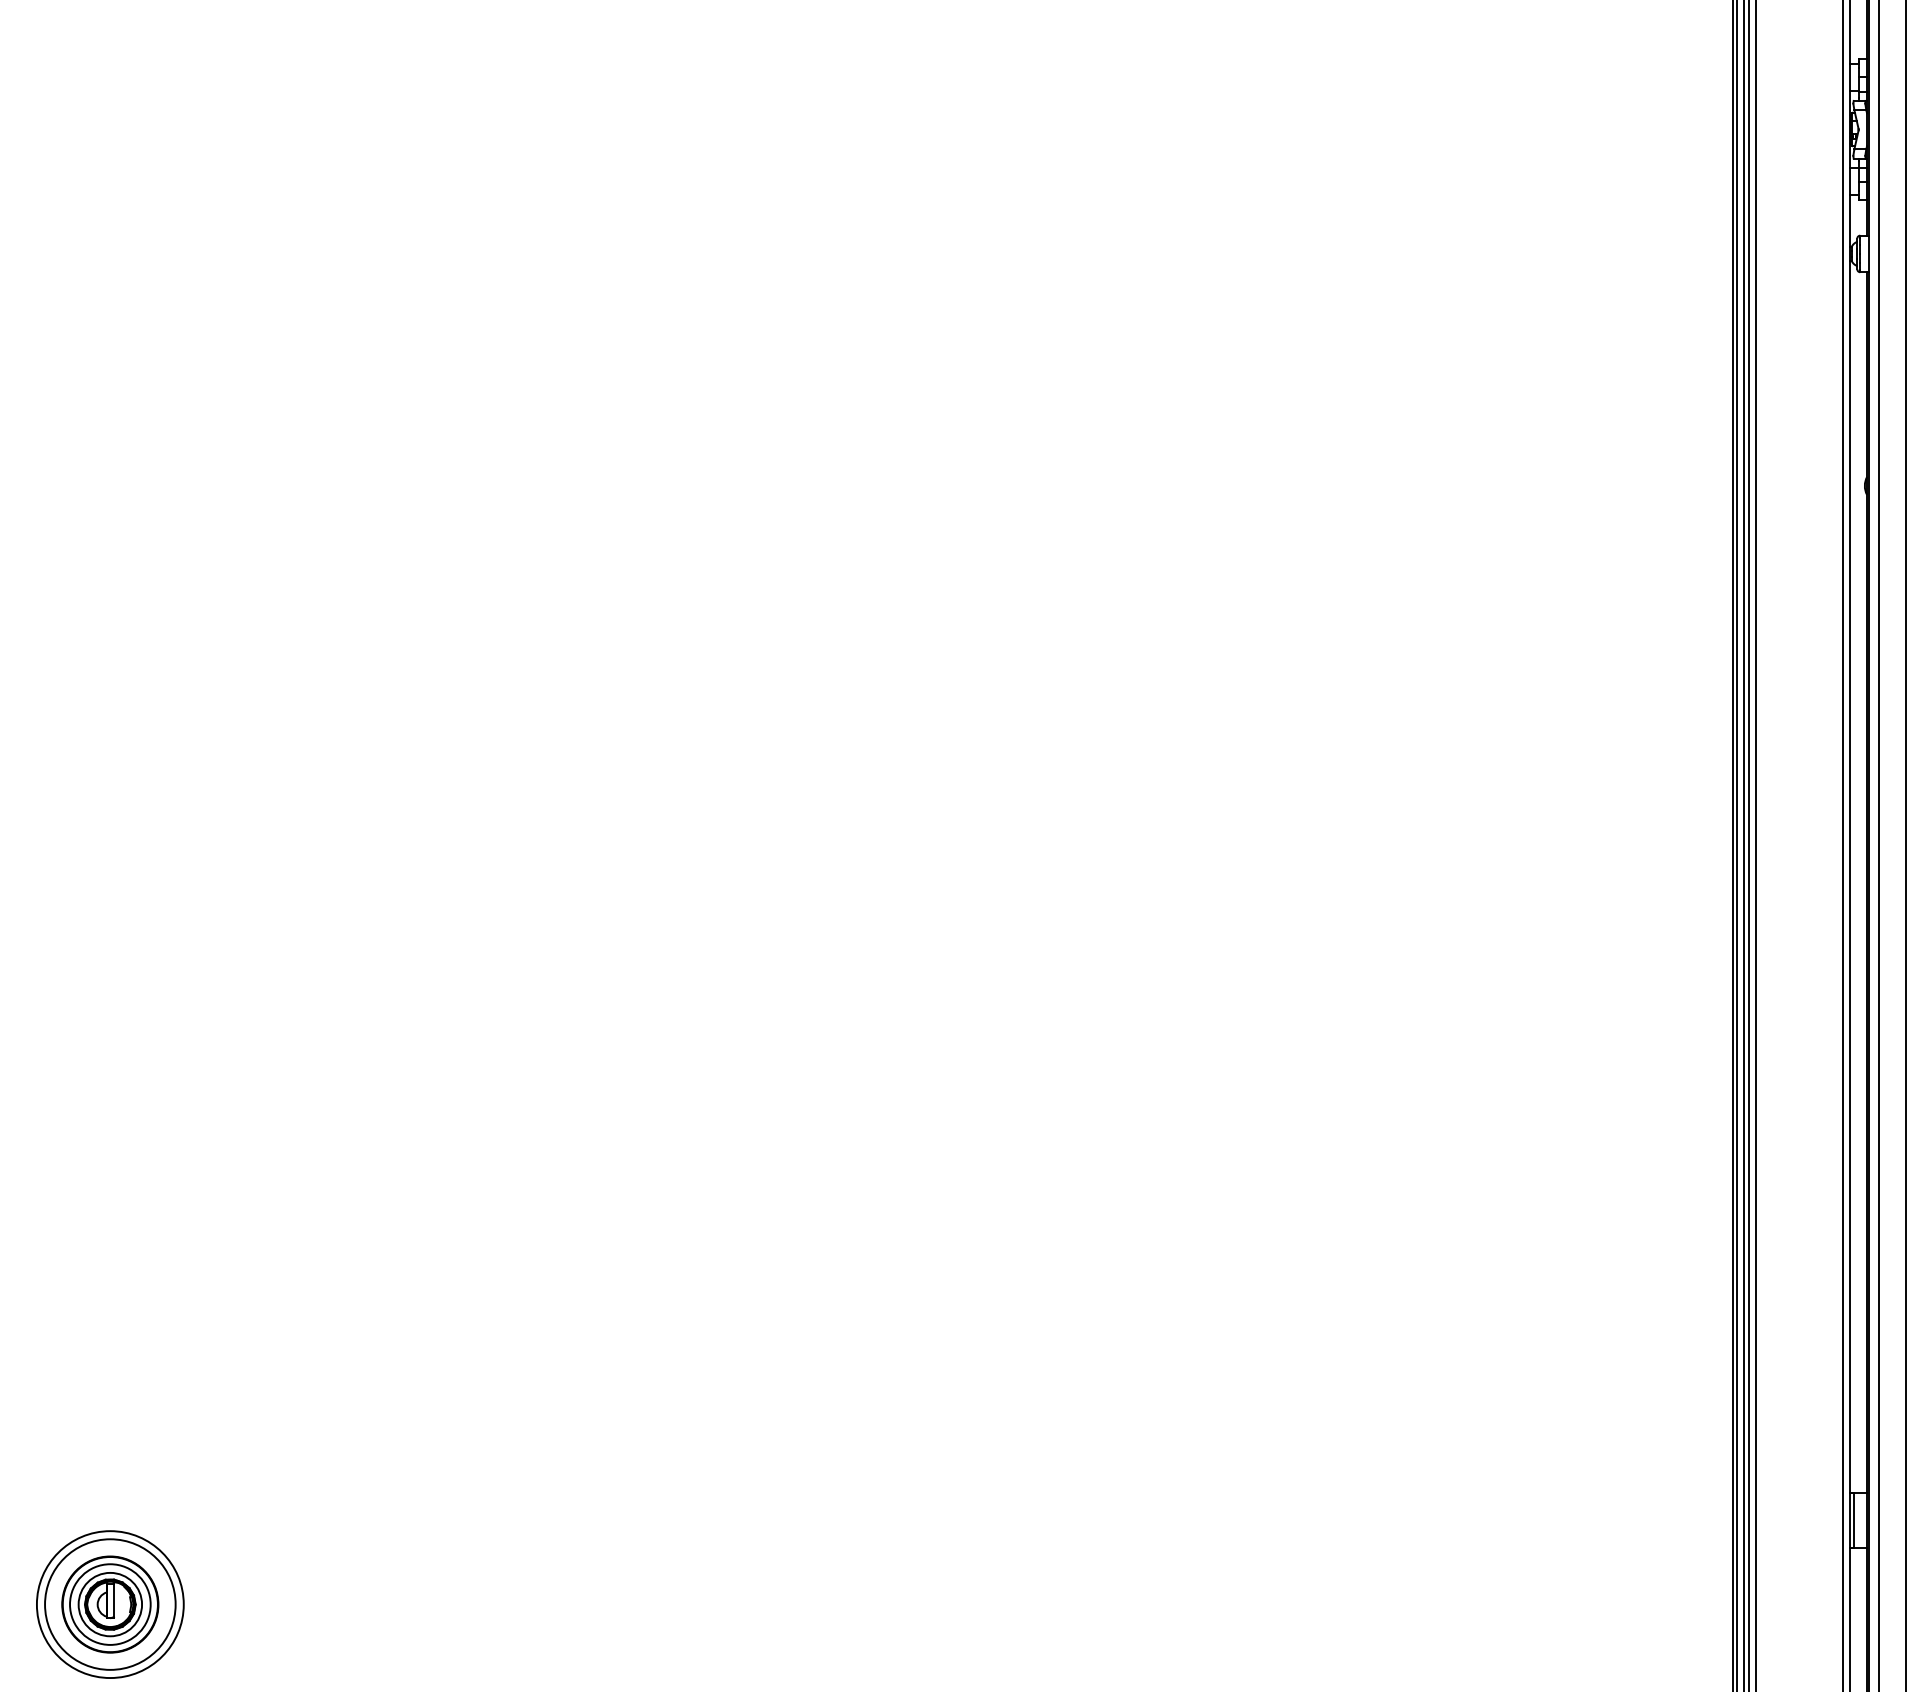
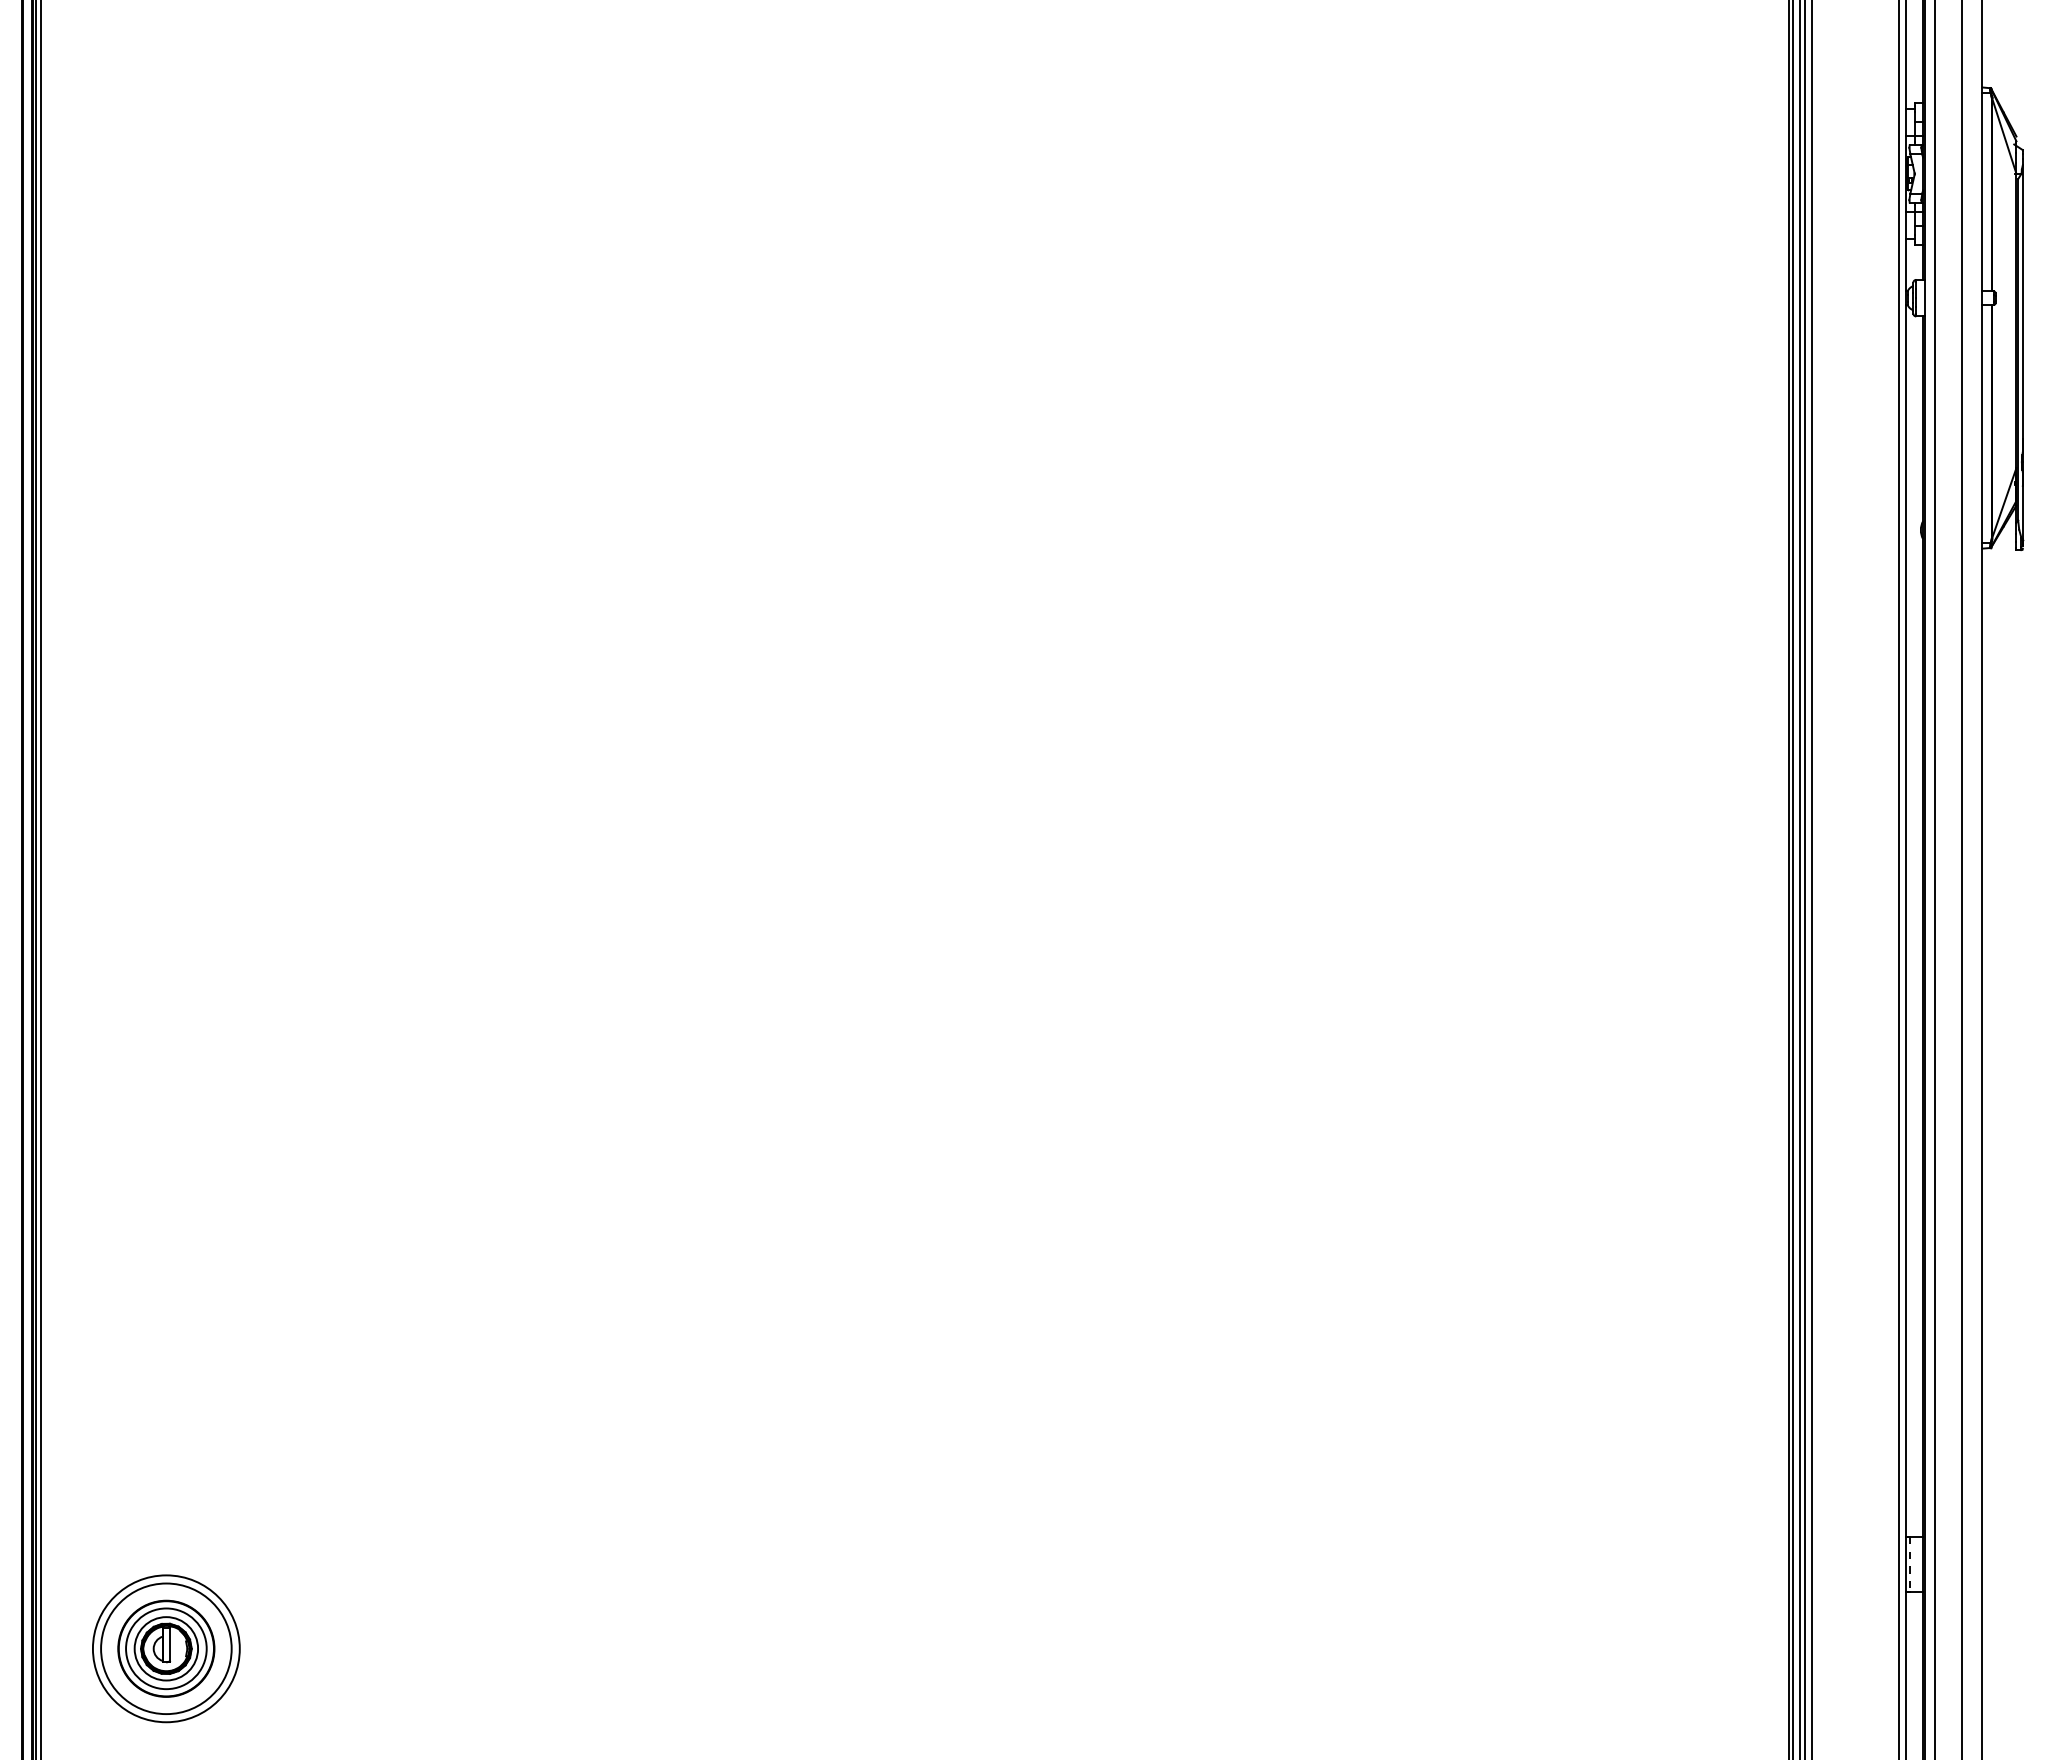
line: (1854, 1520) -> (1910, 1564), solid -> dashed

